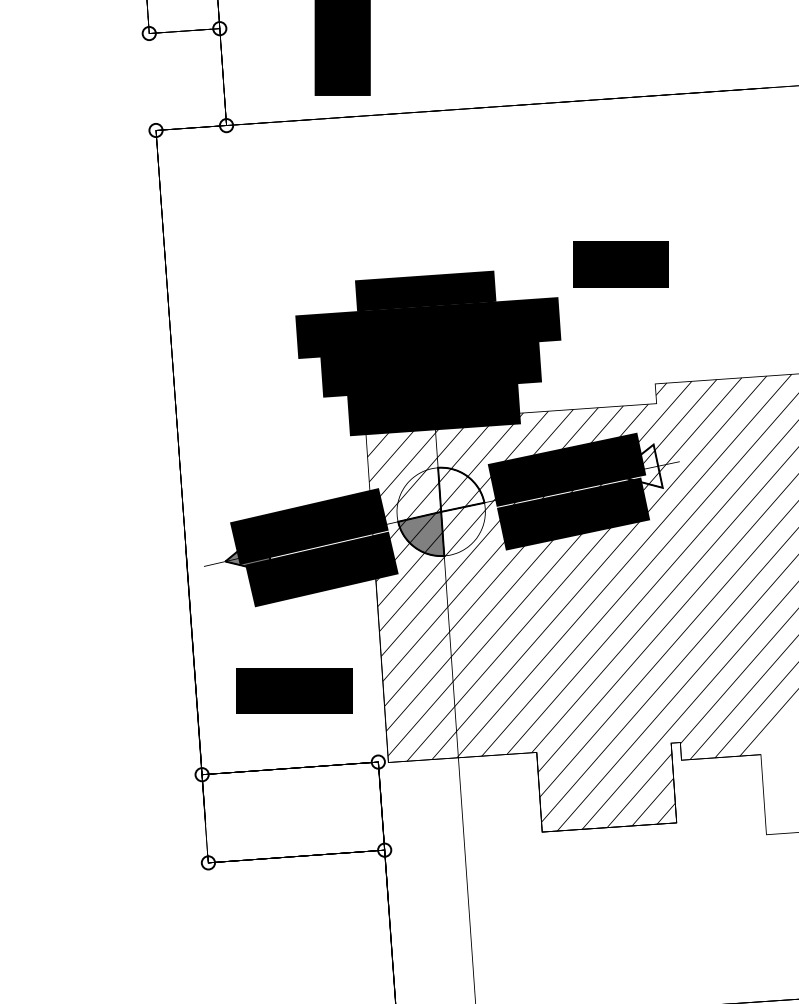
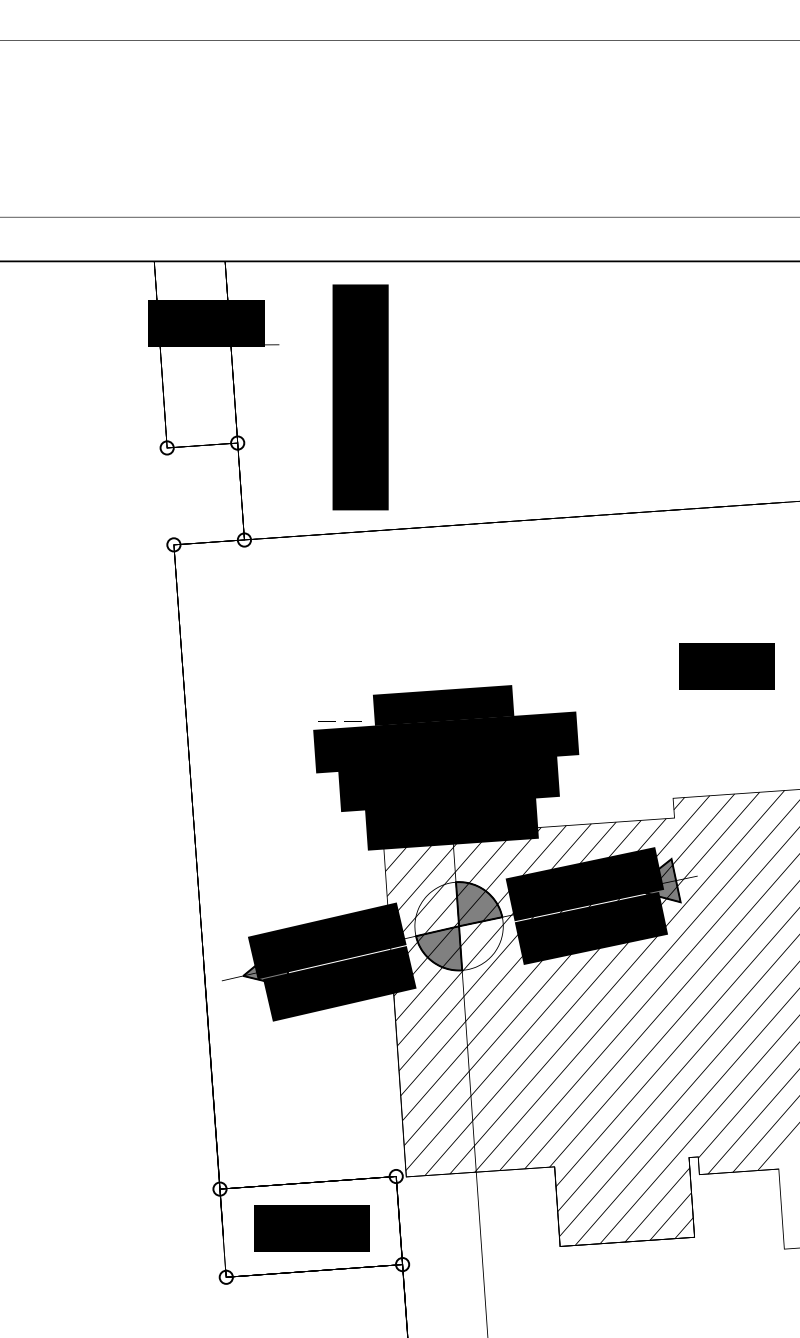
text: (620, 264) -> (726, 666), moved
fill: (638, 466) -> (656, 880), added
fill: (461, 490) -> (479, 904), added
text: (293, 691) -> (311, 1228), moved

